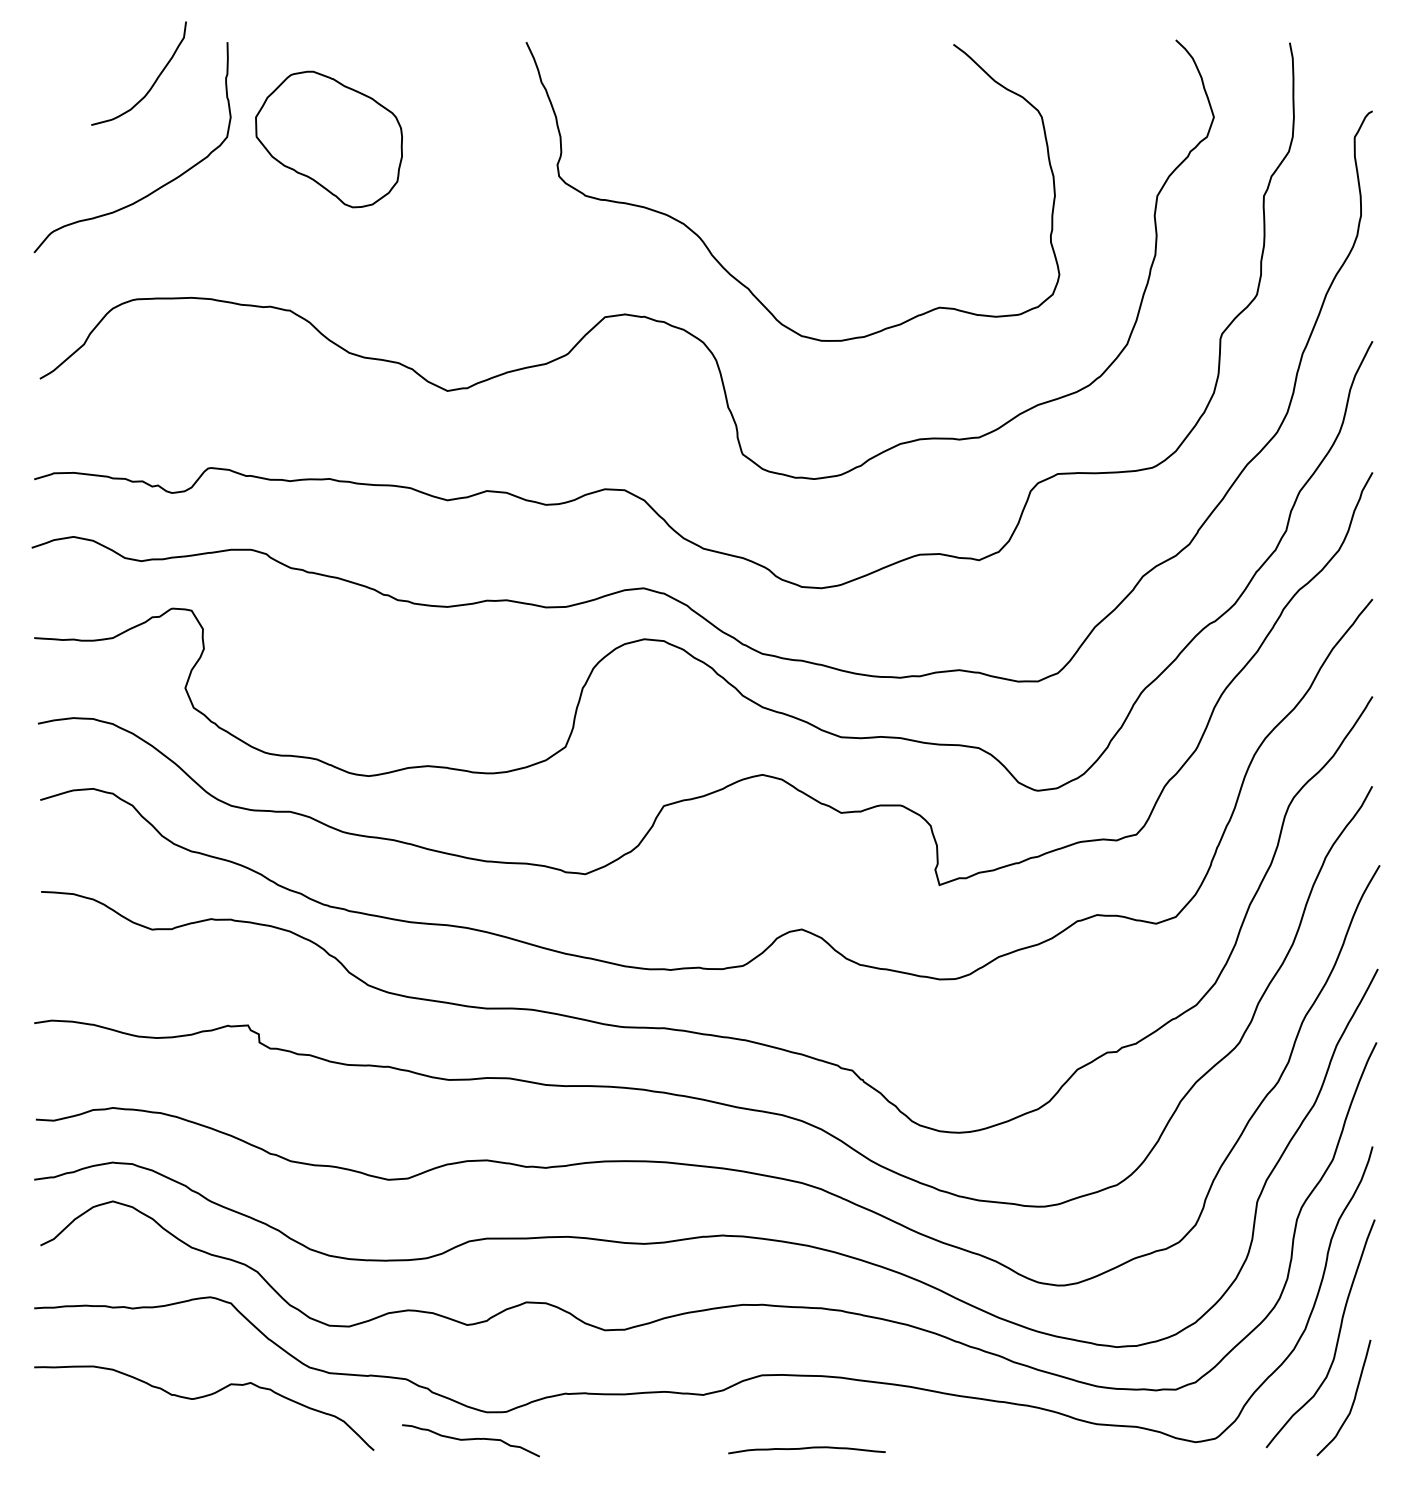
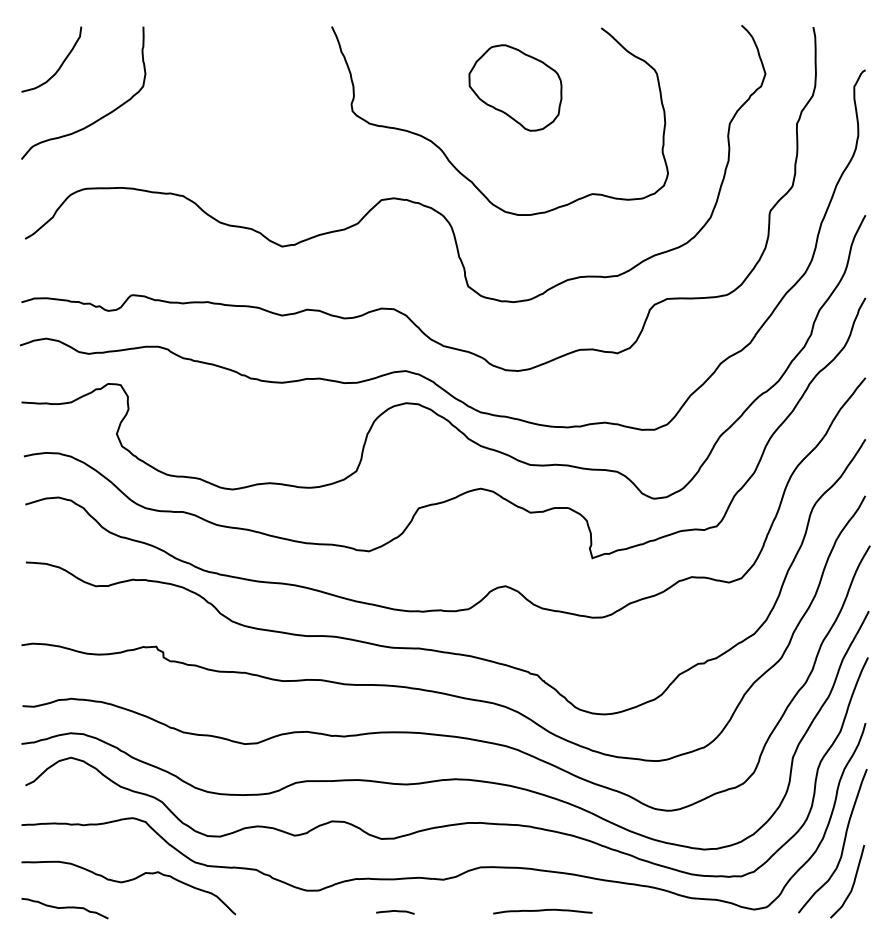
curve: (151, 84) -> (59, 66), moved
part: (329, 138) -> (515, 87), moved
curve: (470, 1440) -> (64, 908), moved
curve: (627, 1445) -> (395, 911), added
curve: (806, 1450) -> (542, 911), moved

